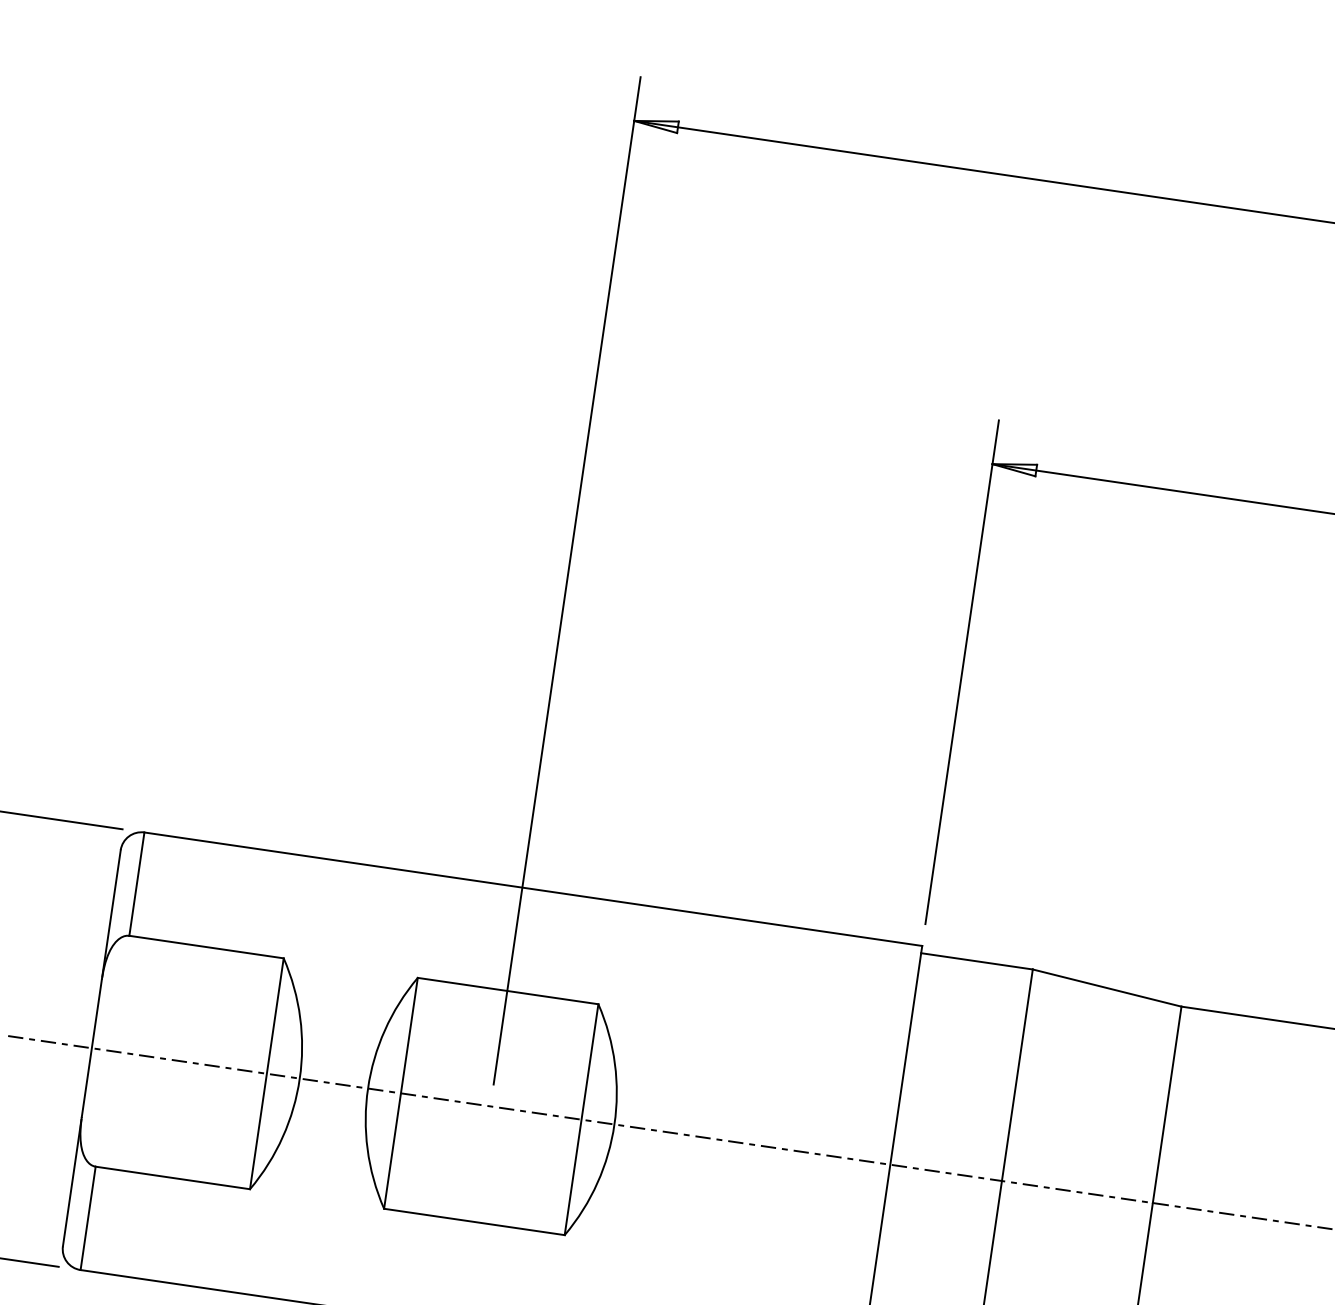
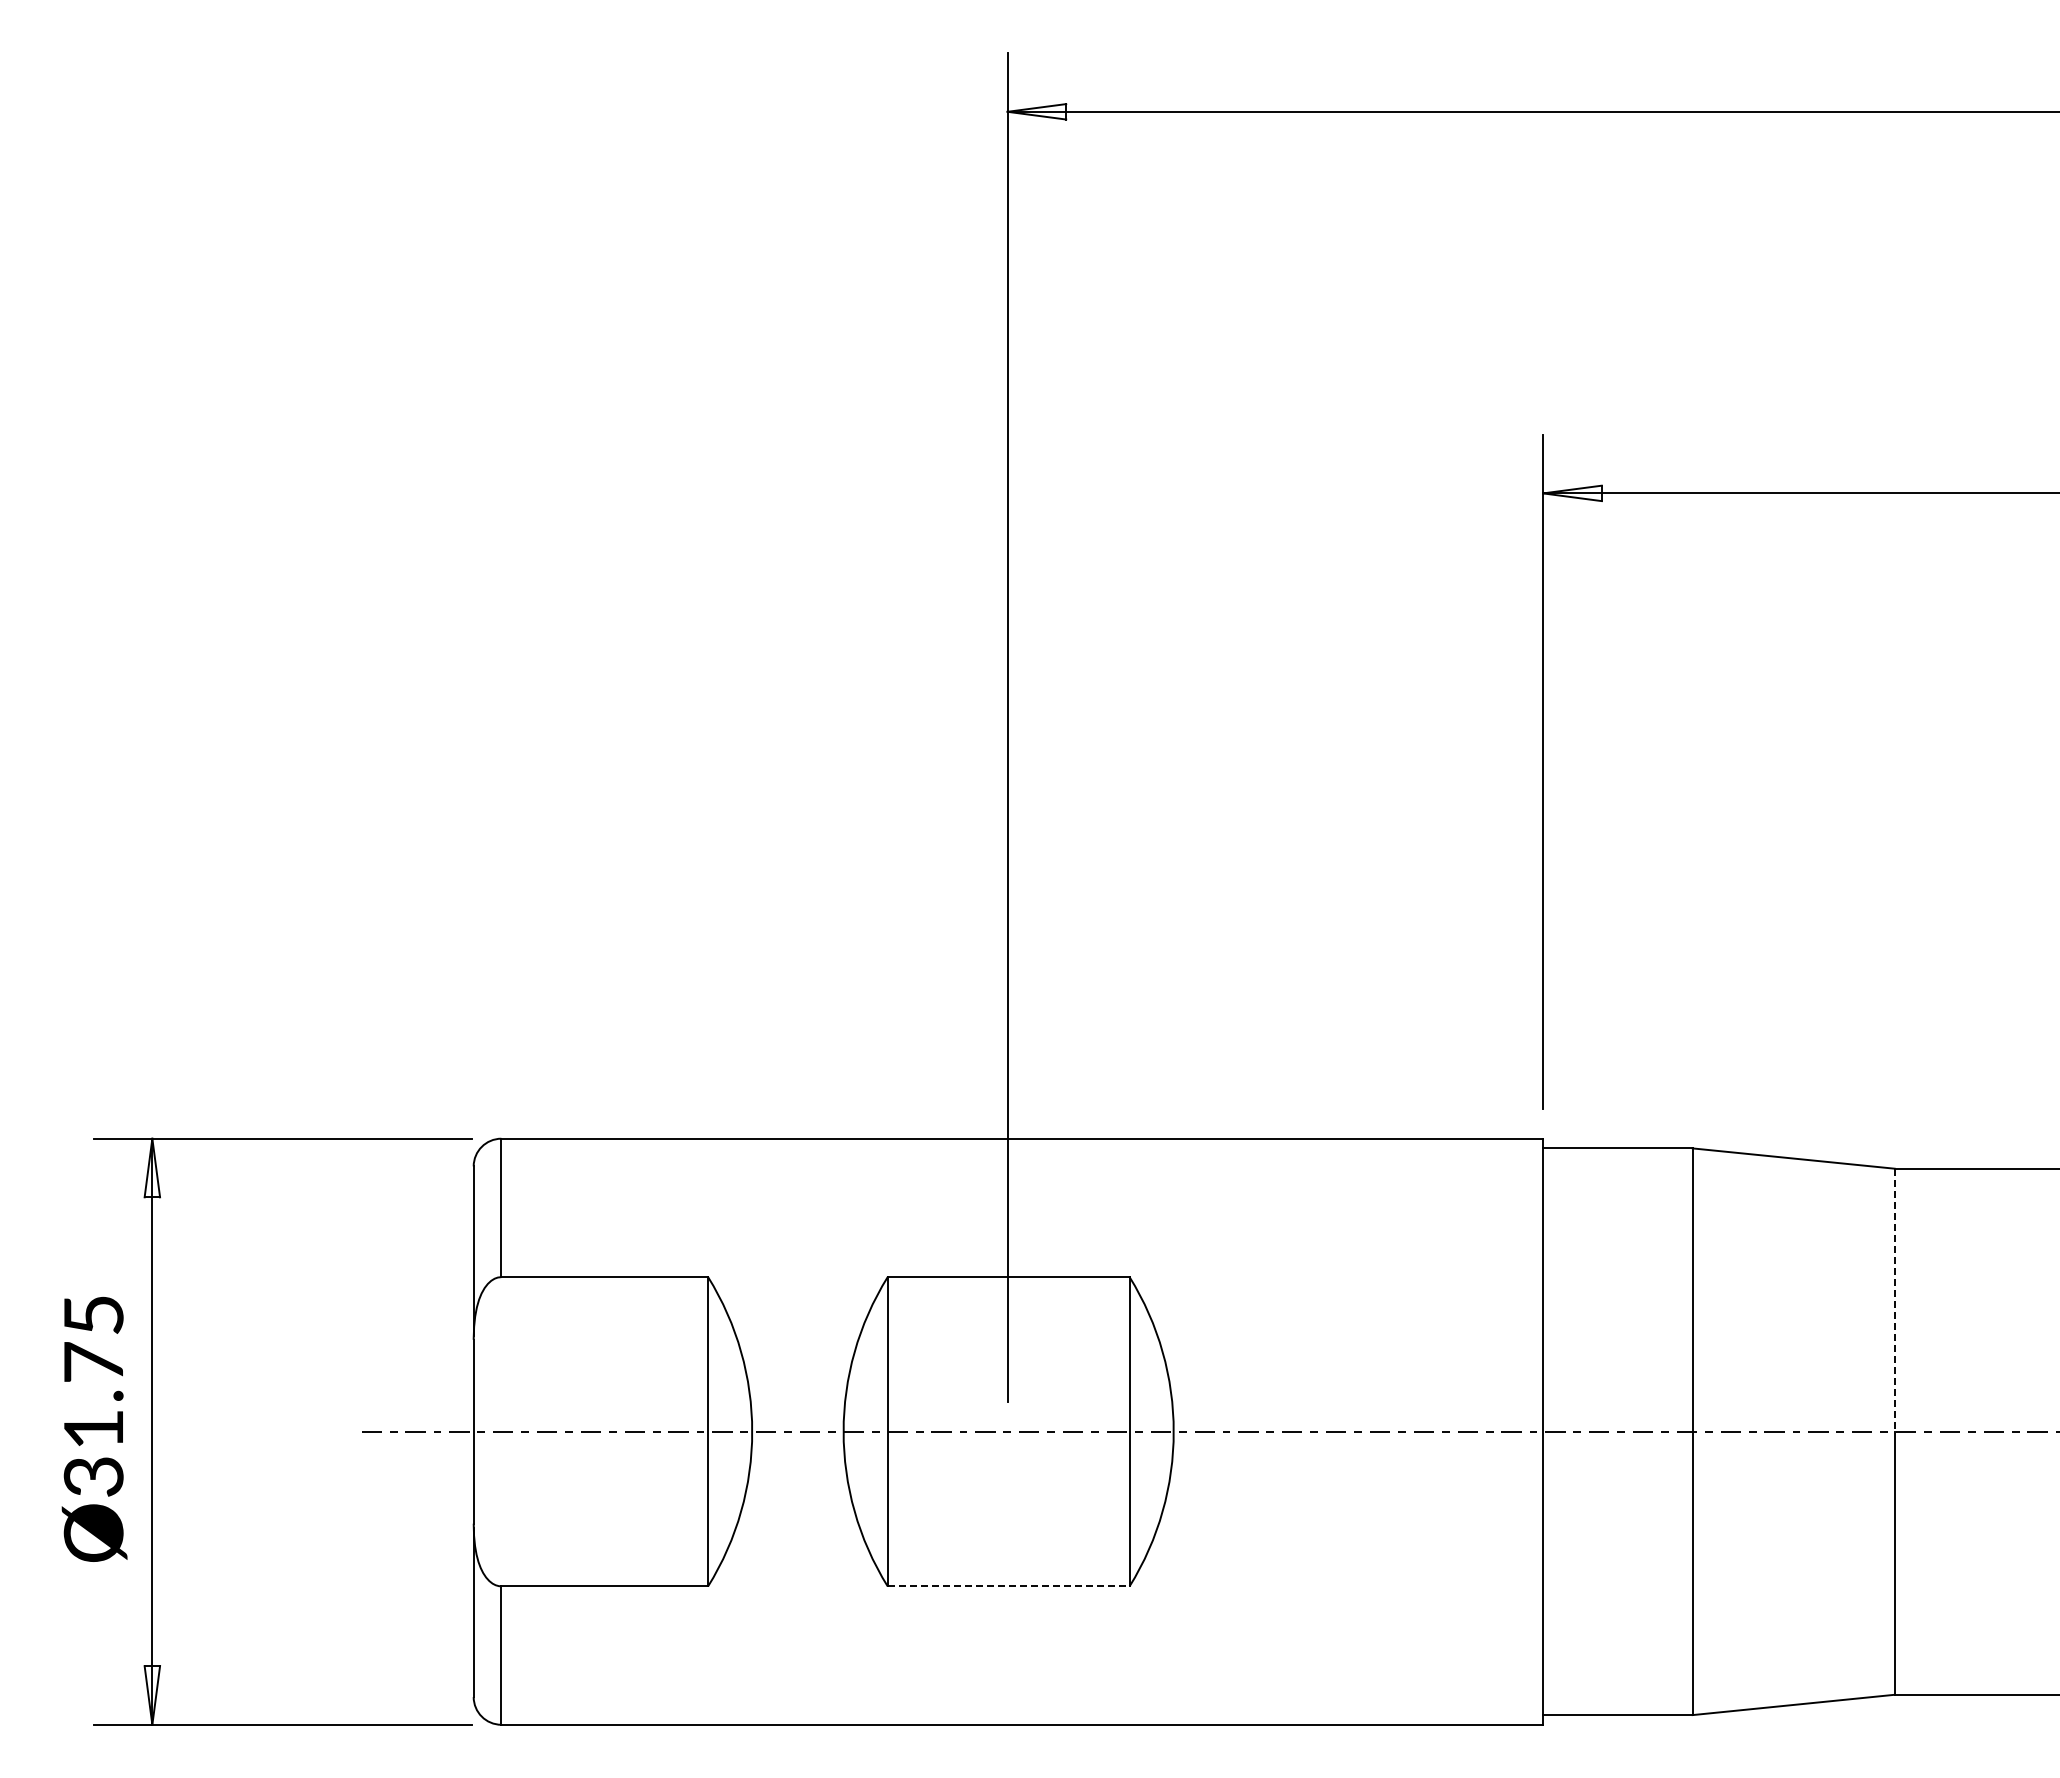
line: (1166, 1105) -> (1894, 1300), solid -> dashed
line: (474, 1222) -> (1008, 1586), solid -> dashed

